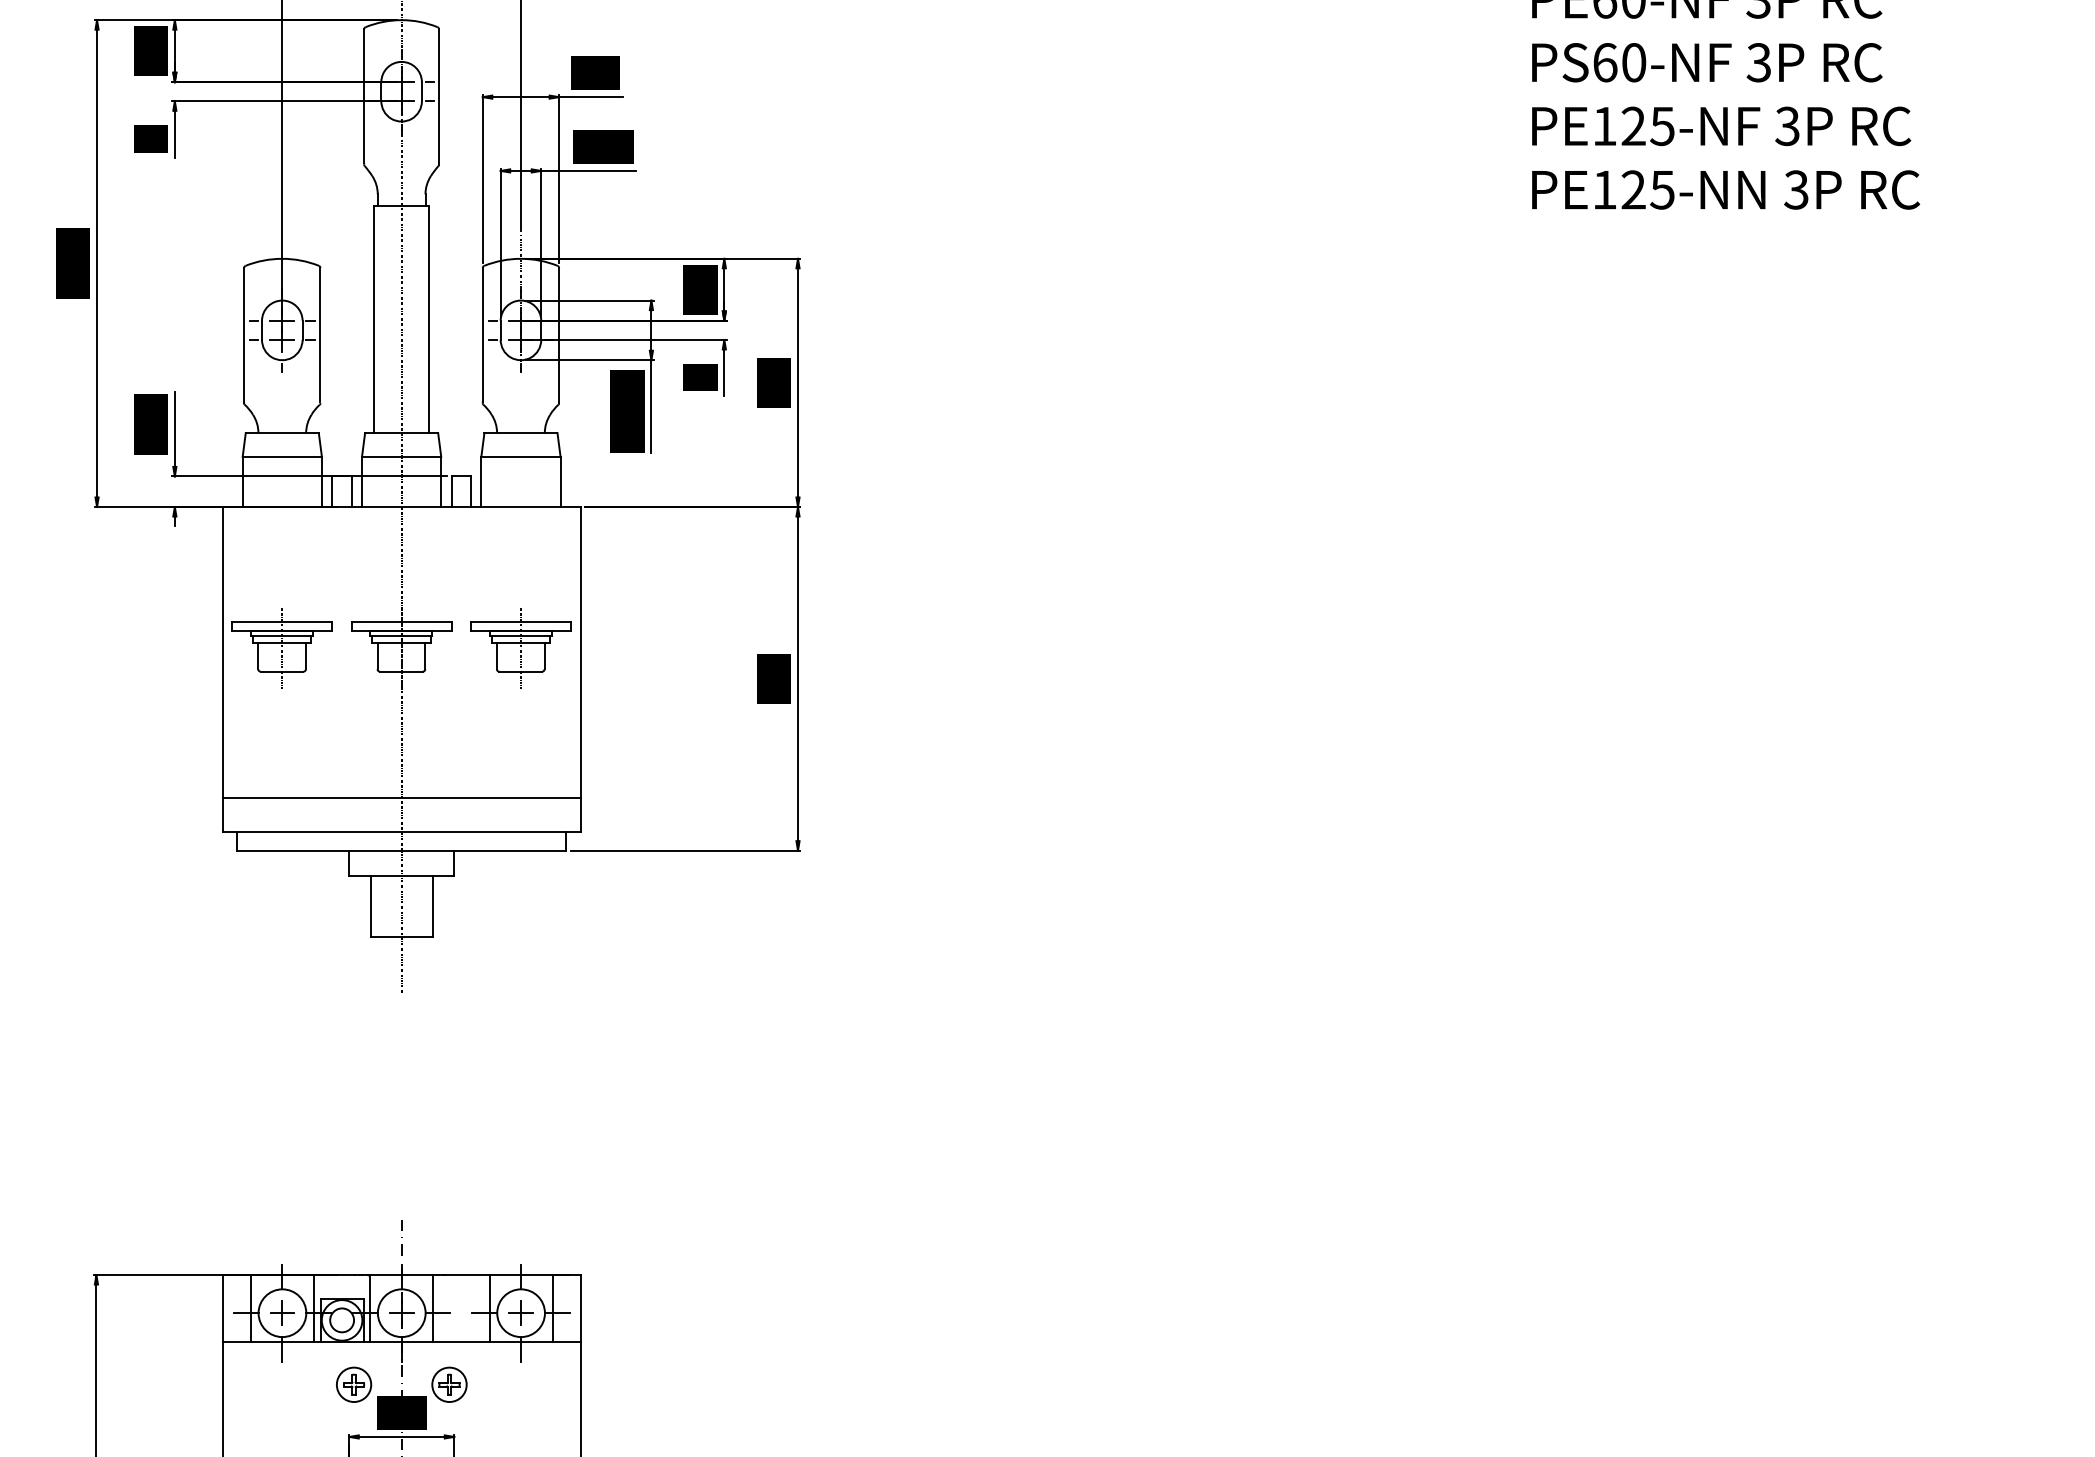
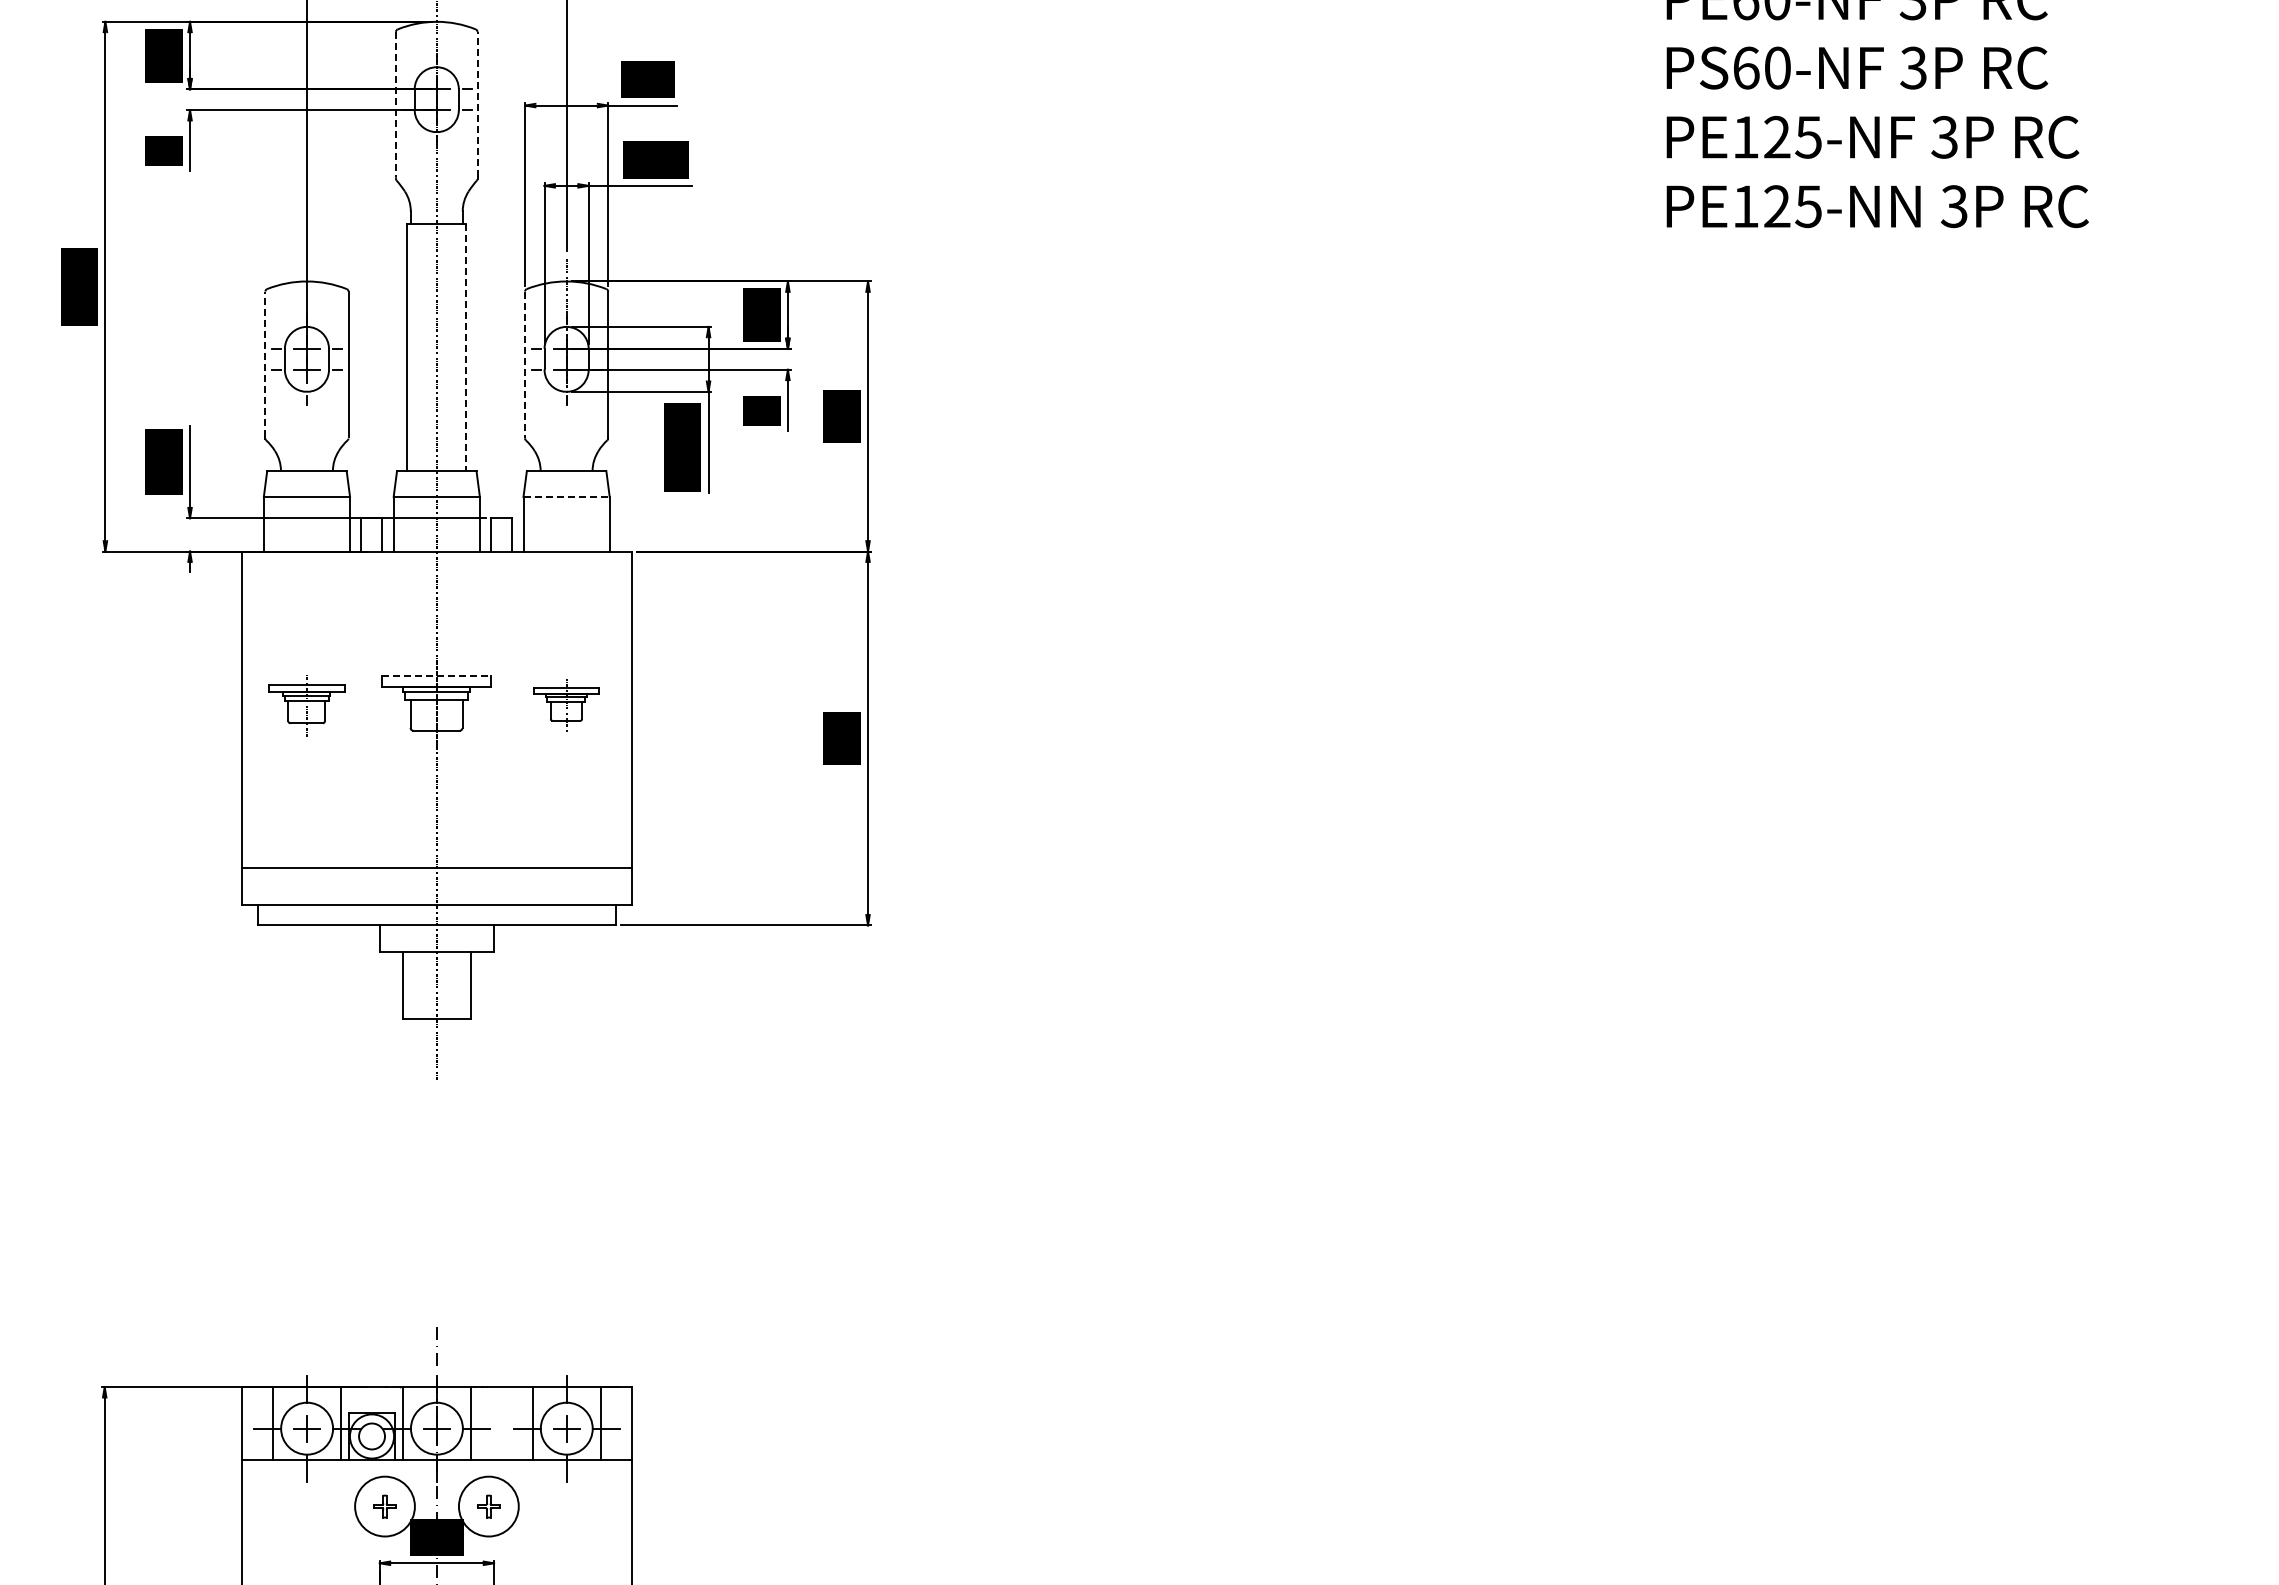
line: (364, 96) -> (396, 104), solid -> dashed
line: (439, 96) -> (477, 104), solid -> dashed
line: (428, 320) -> (466, 348), solid -> dashed
line: (244, 335) -> (265, 364), solid -> dashed
line: (483, 335) -> (525, 364), solid -> dashed
line: (521, 457) -> (567, 497), solid -> dashed
line: (401, 621) -> (436, 676), solid -> dashed
part: (281, 648) -> (306, 705), size x0.7
part: (520, 648) -> (566, 705), size x0.6
circle: (353, 1384) -> (384, 1506), size x1.6
circle: (449, 1384) -> (488, 1506), size x1.6

